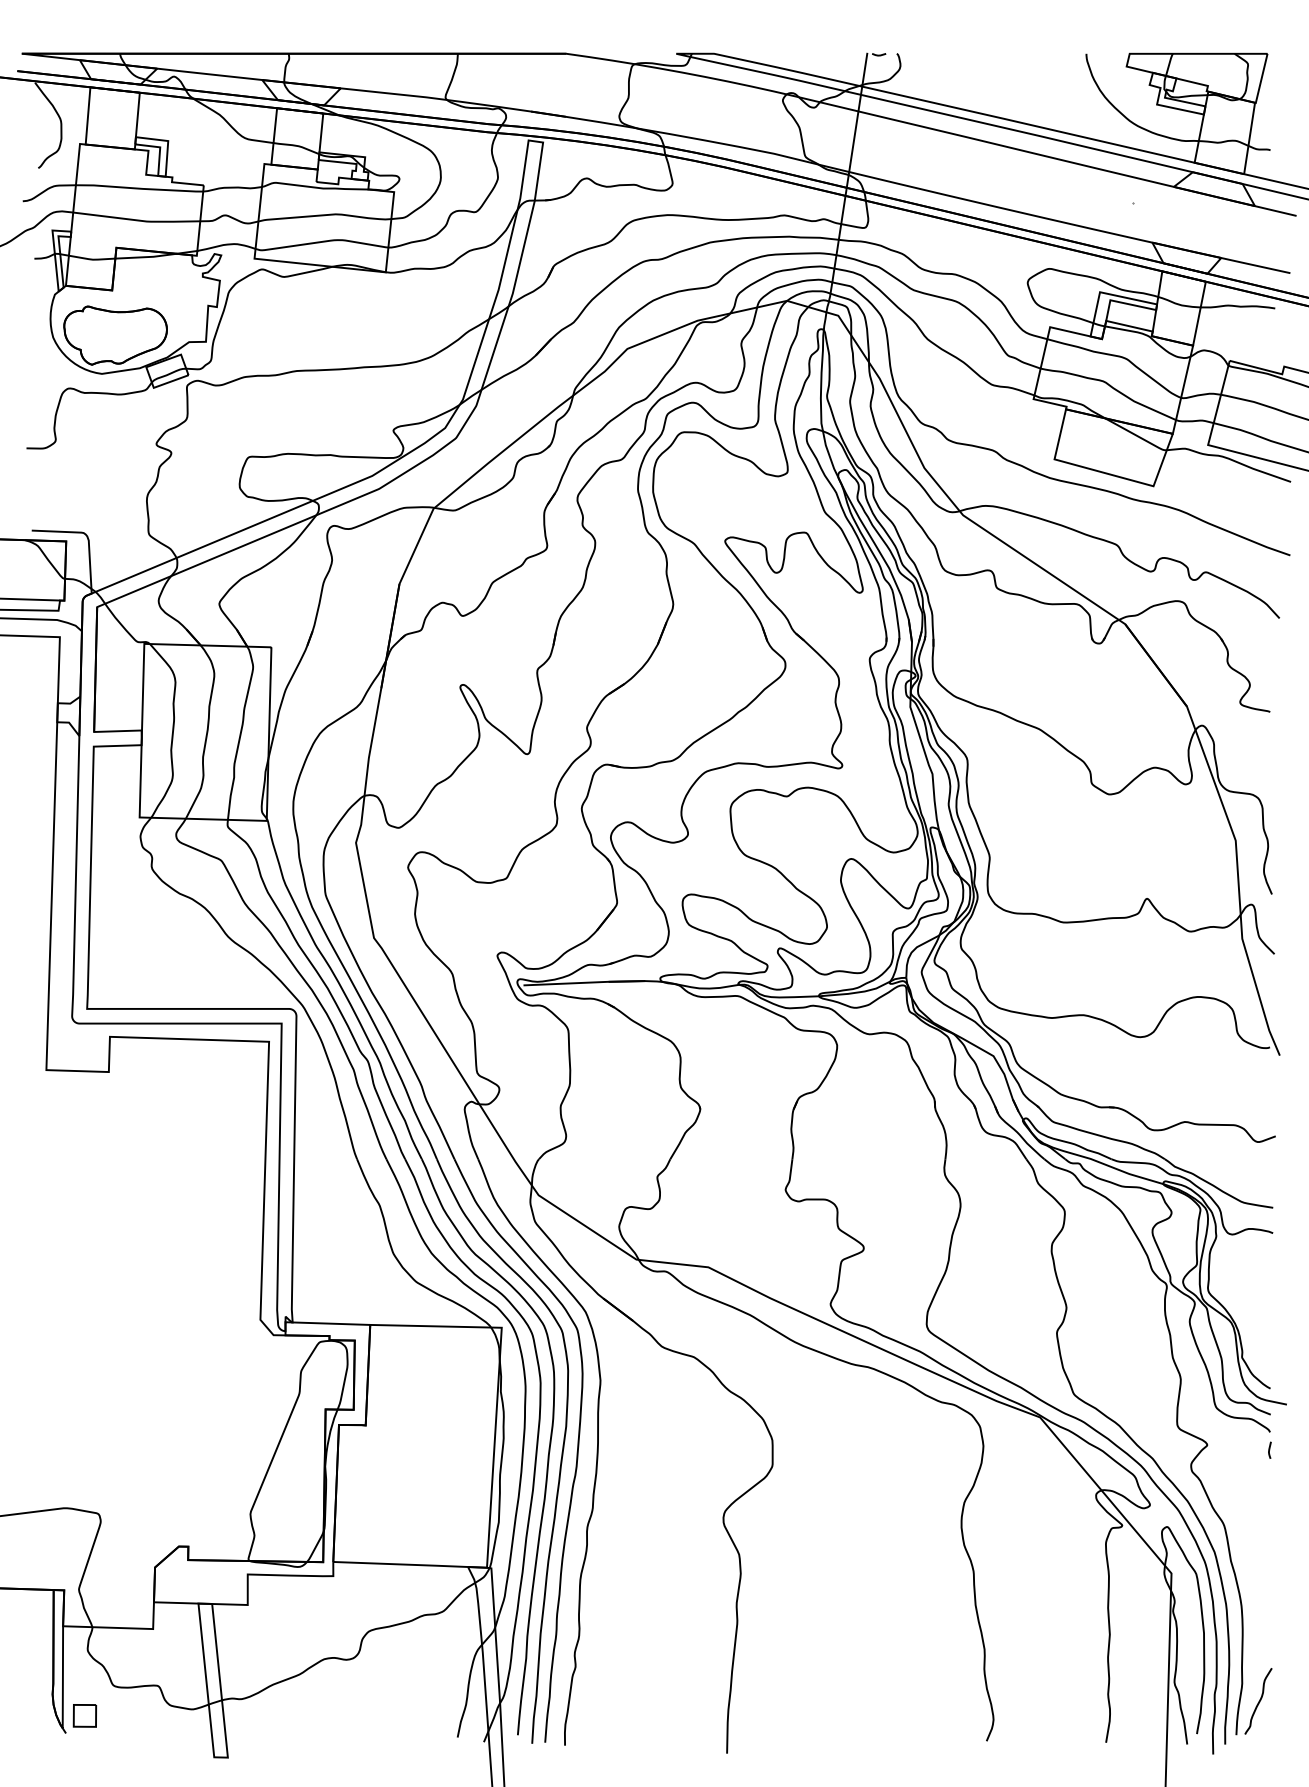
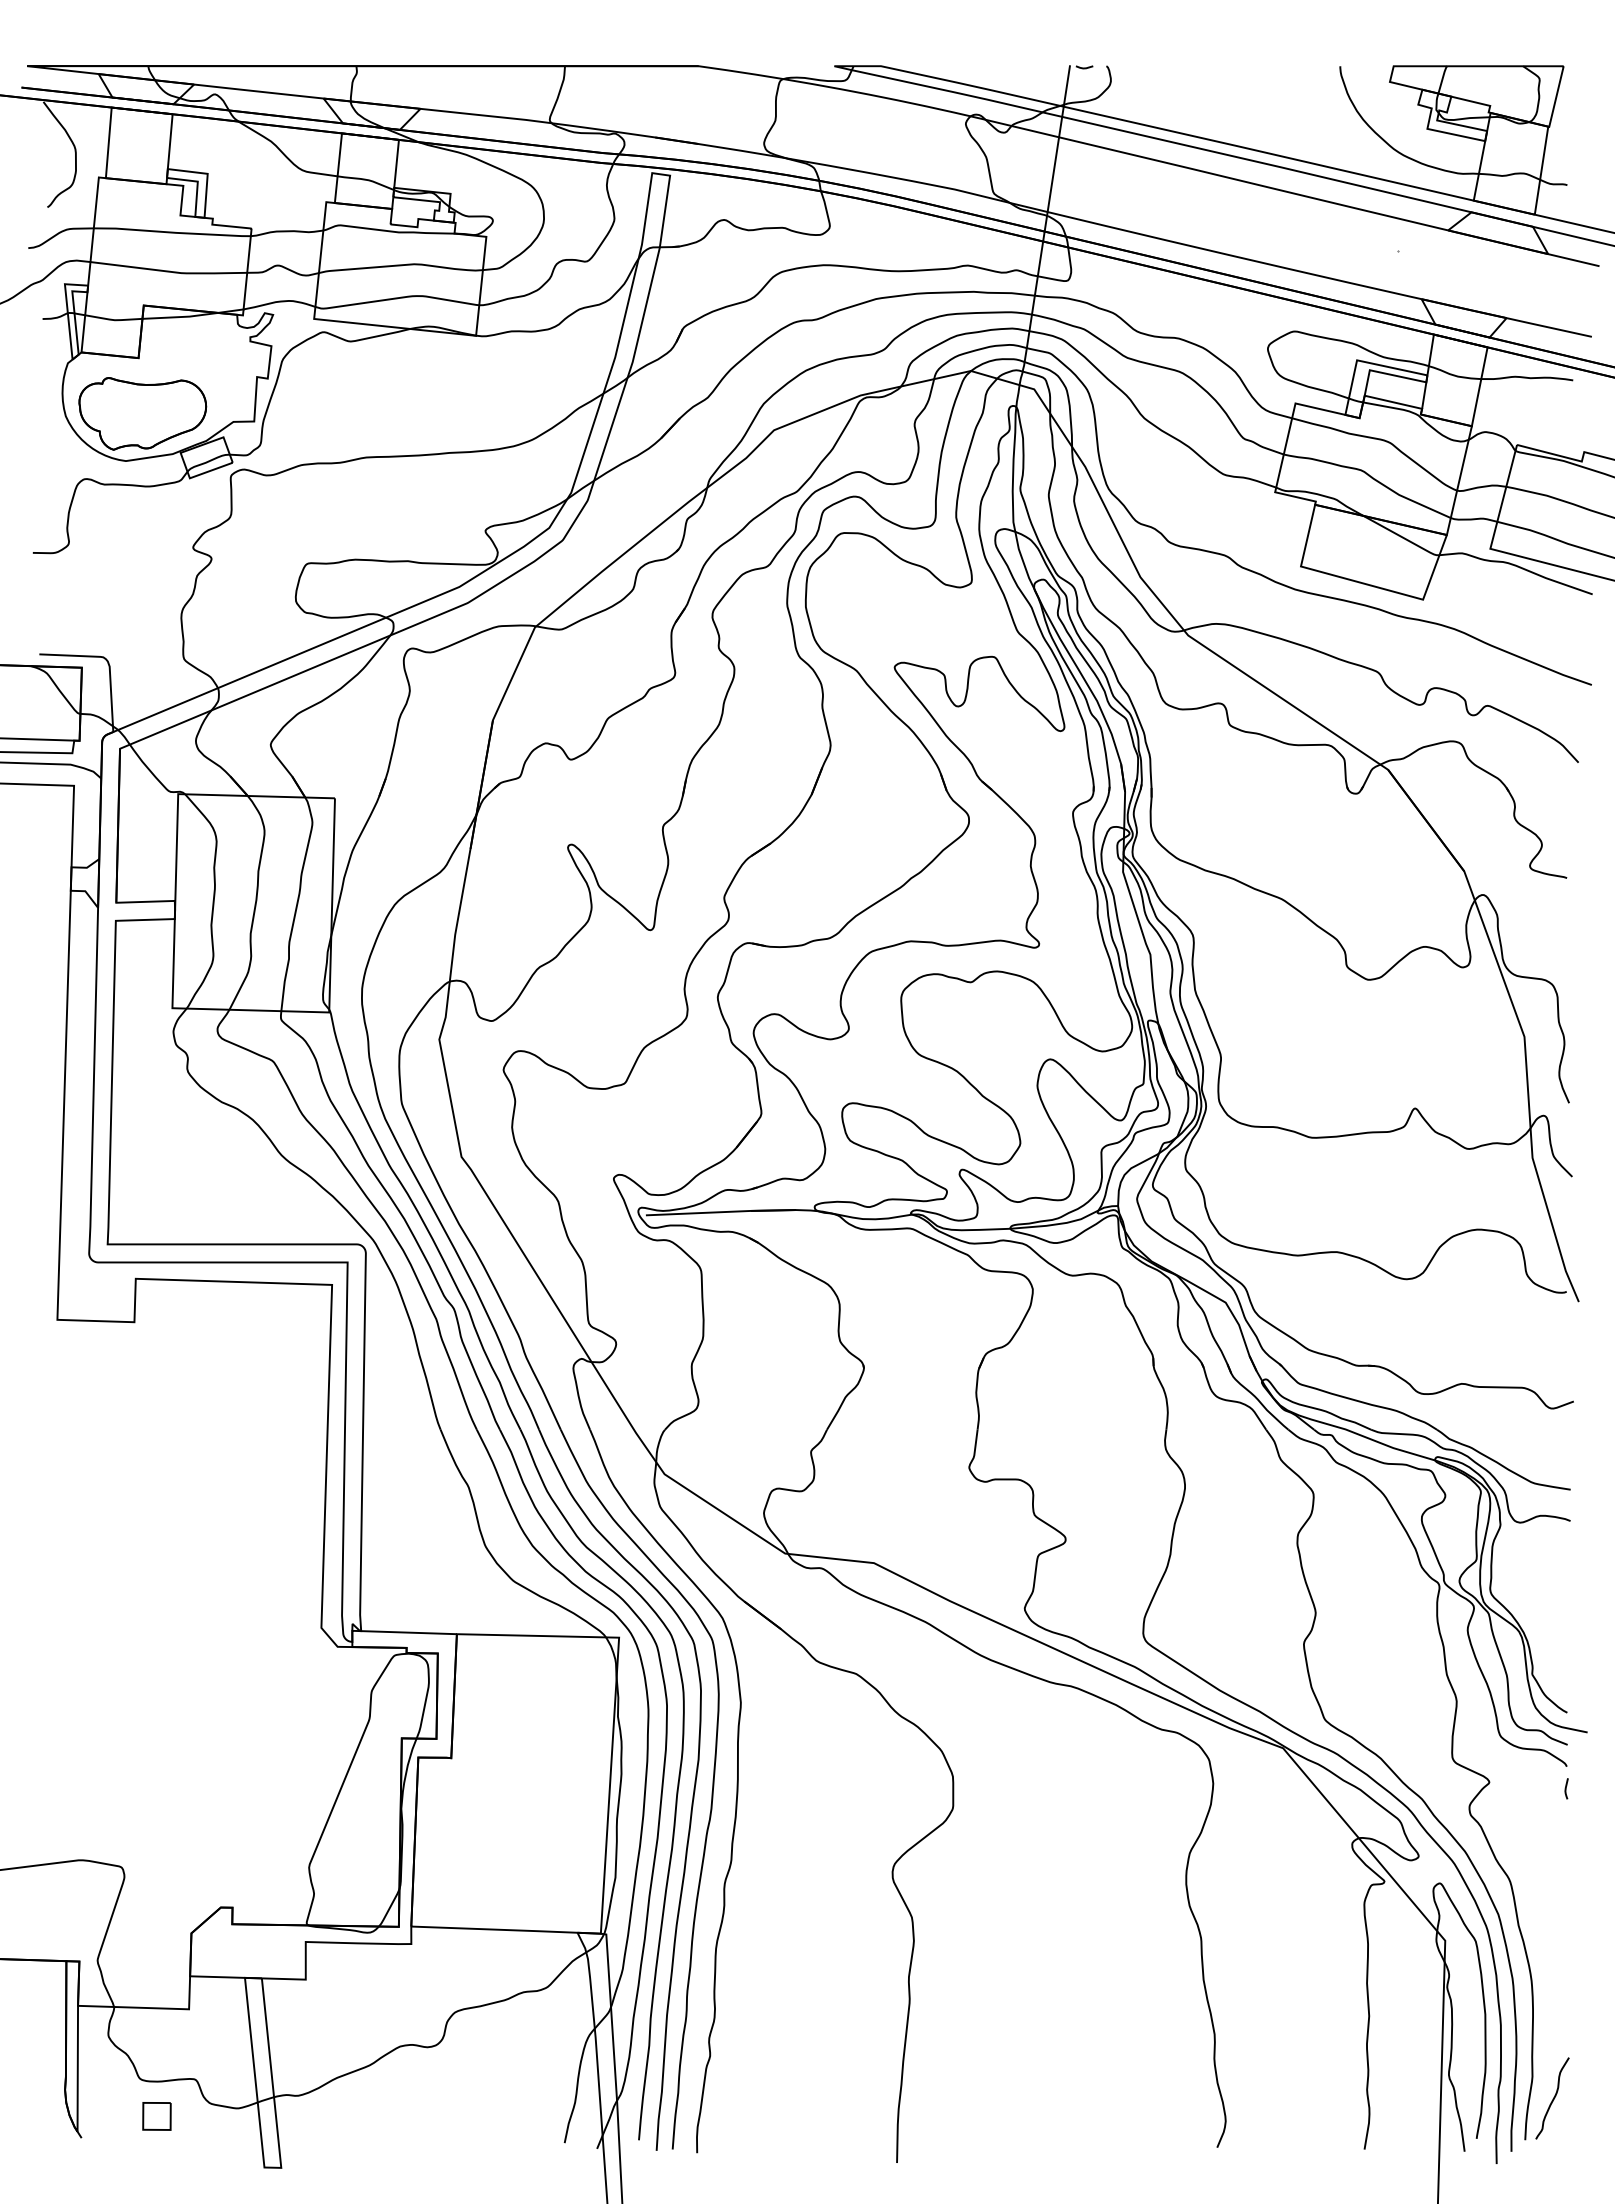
part: (84, 1715) -> (156, 2116), moved

